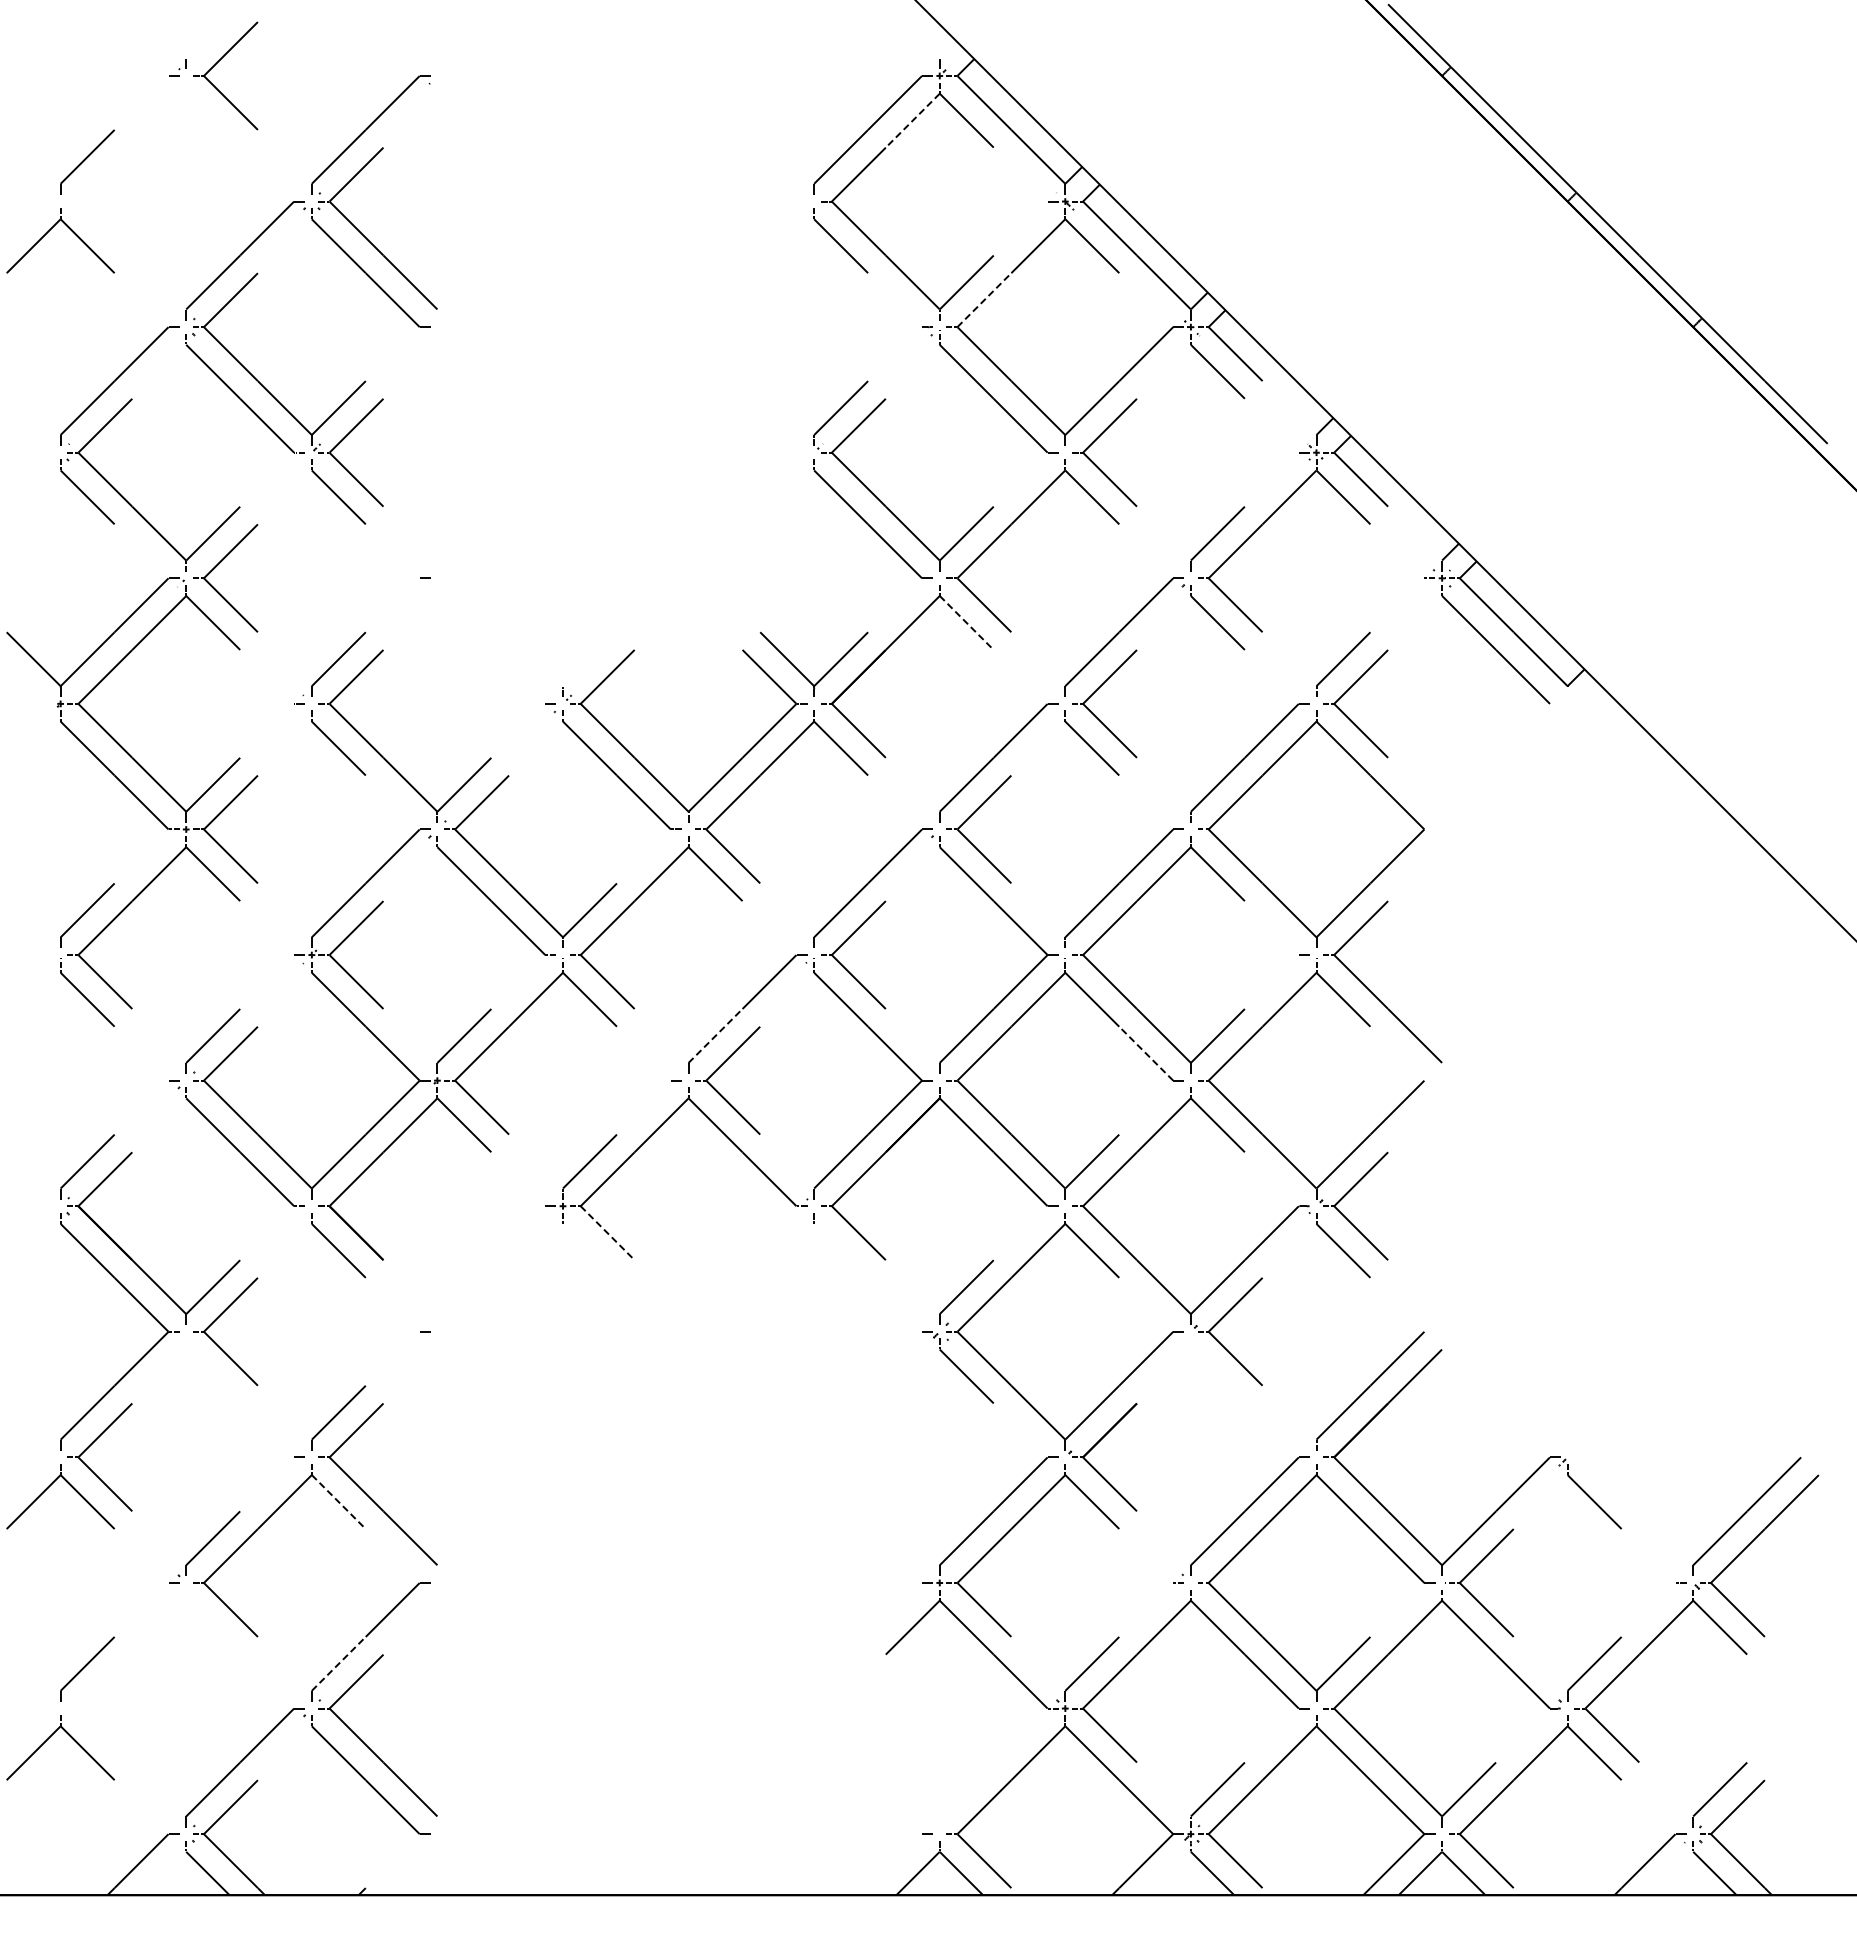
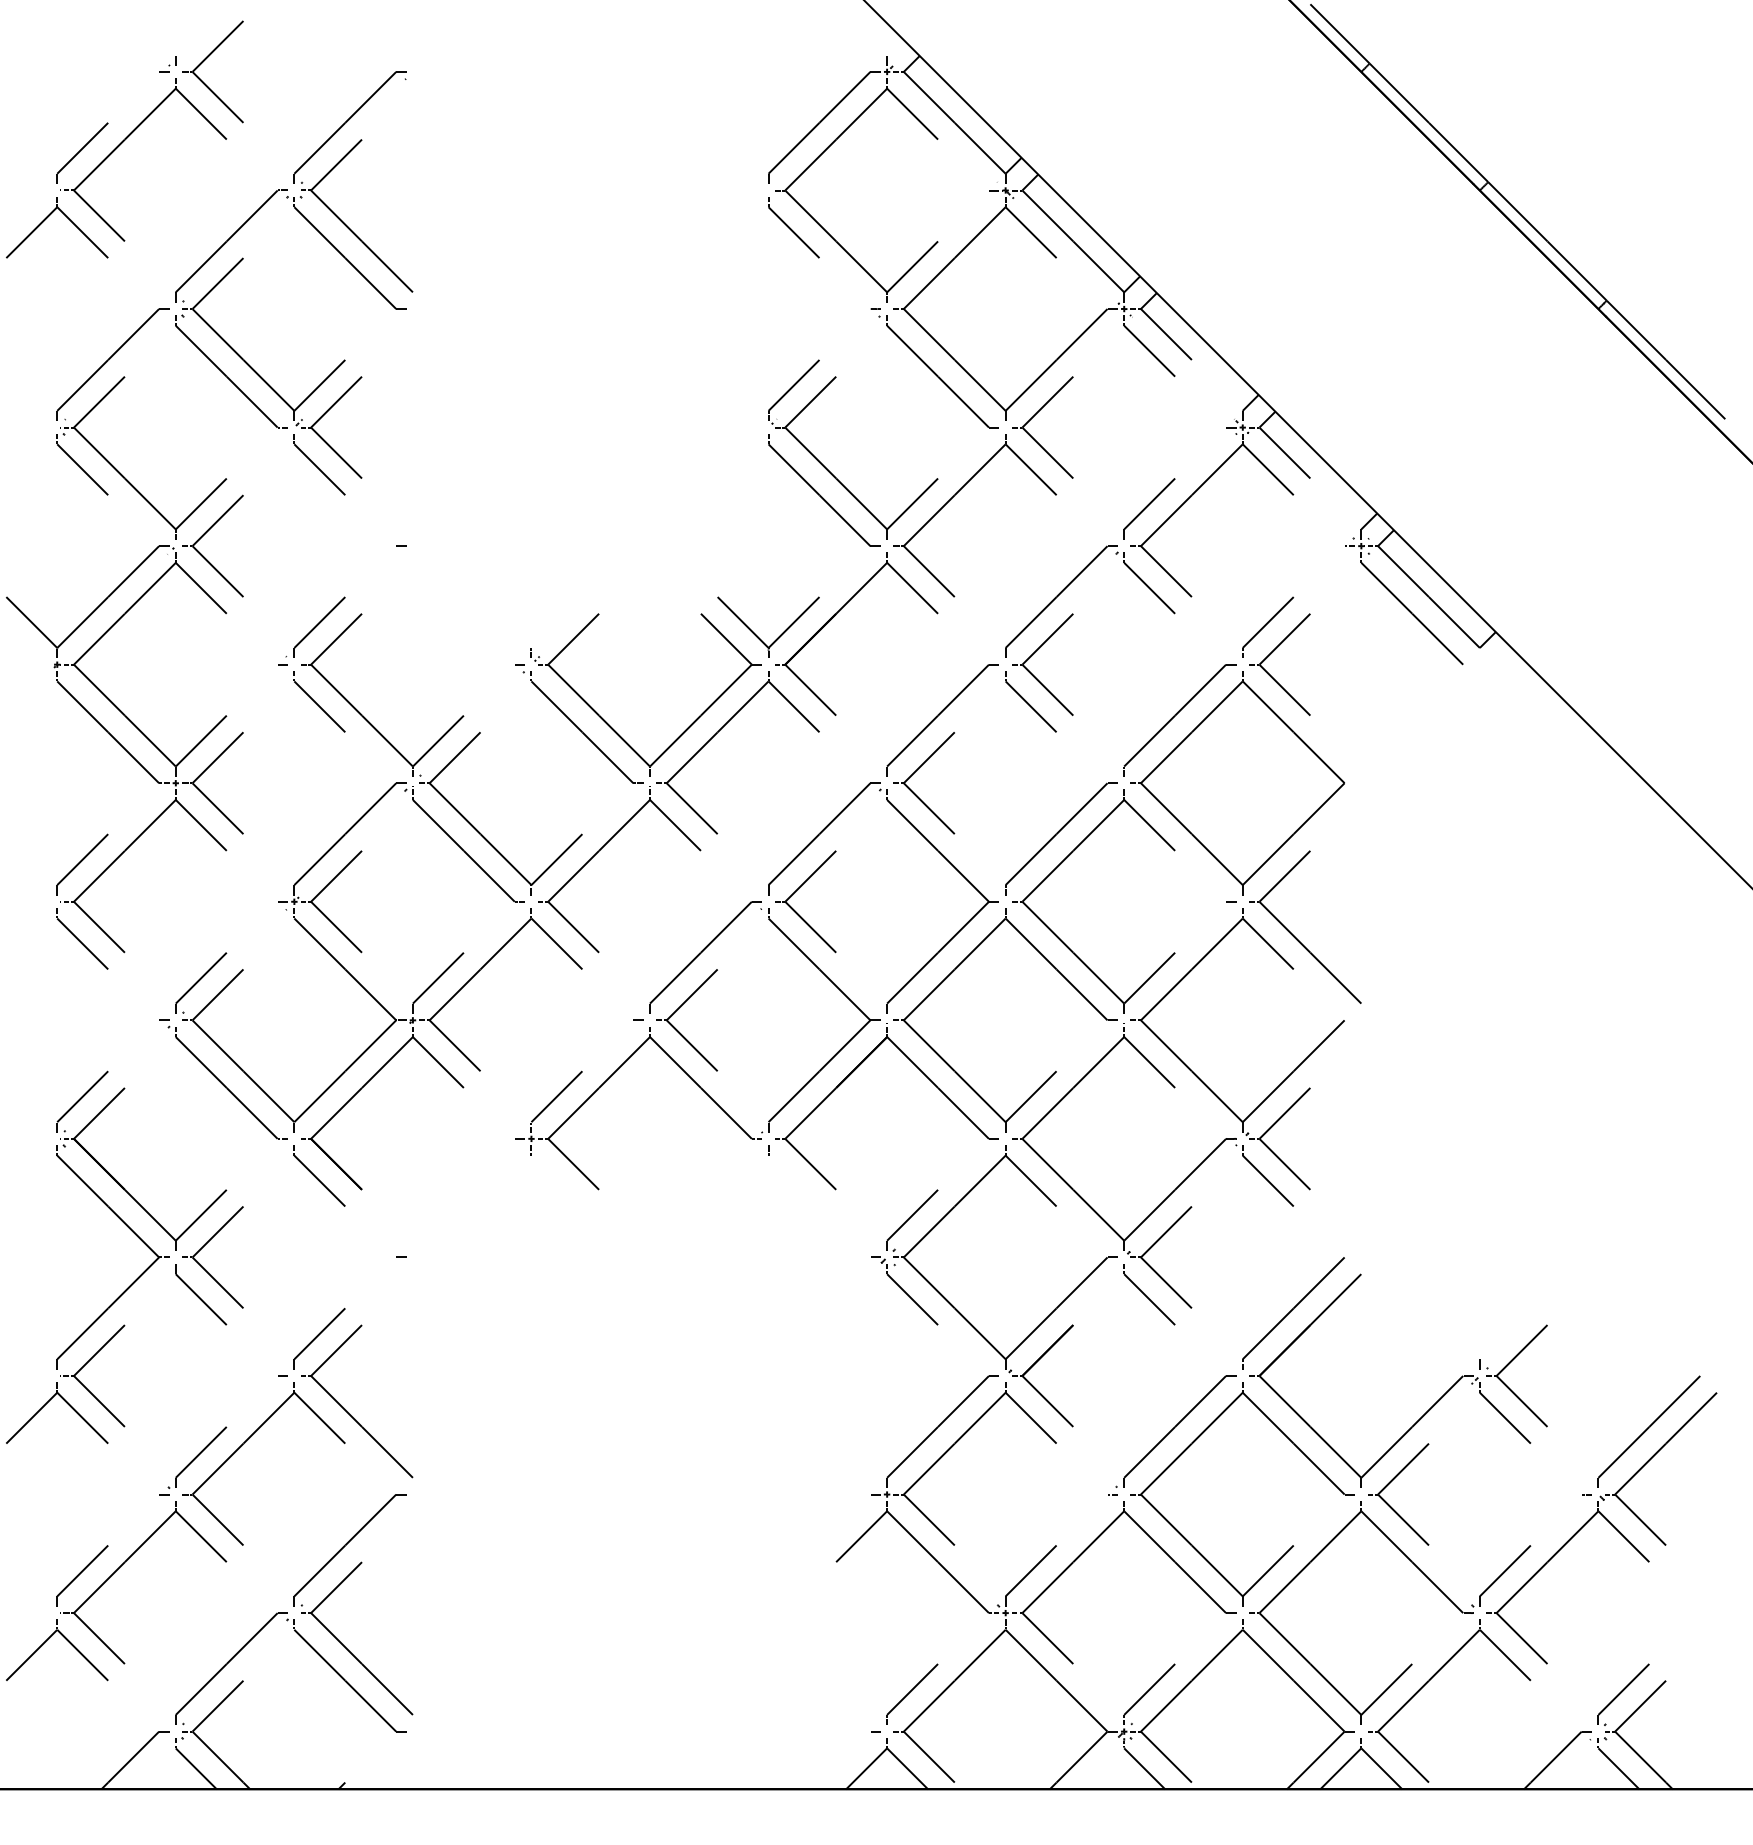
line: (912, 121) -> (861, 114), dashed -> solid
part: (132, 148) -> (125, 140), added
line: (984, 299) -> (929, 282), dashed -> solid
line: (967, 623) -> (913, 588), dashed -> solid
line: (715, 1035) -> (675, 977), dashed -> solid
line: (1145, 1053) -> (1081, 994), dashed -> solid
line: (608, 1233) -> (574, 1164), dashed -> solid
part: (212, 1370) -> (200, 1293), added
part: (1217, 1370) -> (1149, 1293), added
part: (1595, 1448) -> (1506, 1367), added
line: (339, 1502) -> (320, 1418), dashed -> solid
part: (132, 1655) -> (125, 1563), added
line: (339, 1663) -> (320, 1570), dashed -> solid
part: (966, 1794) -> (912, 1694), added

